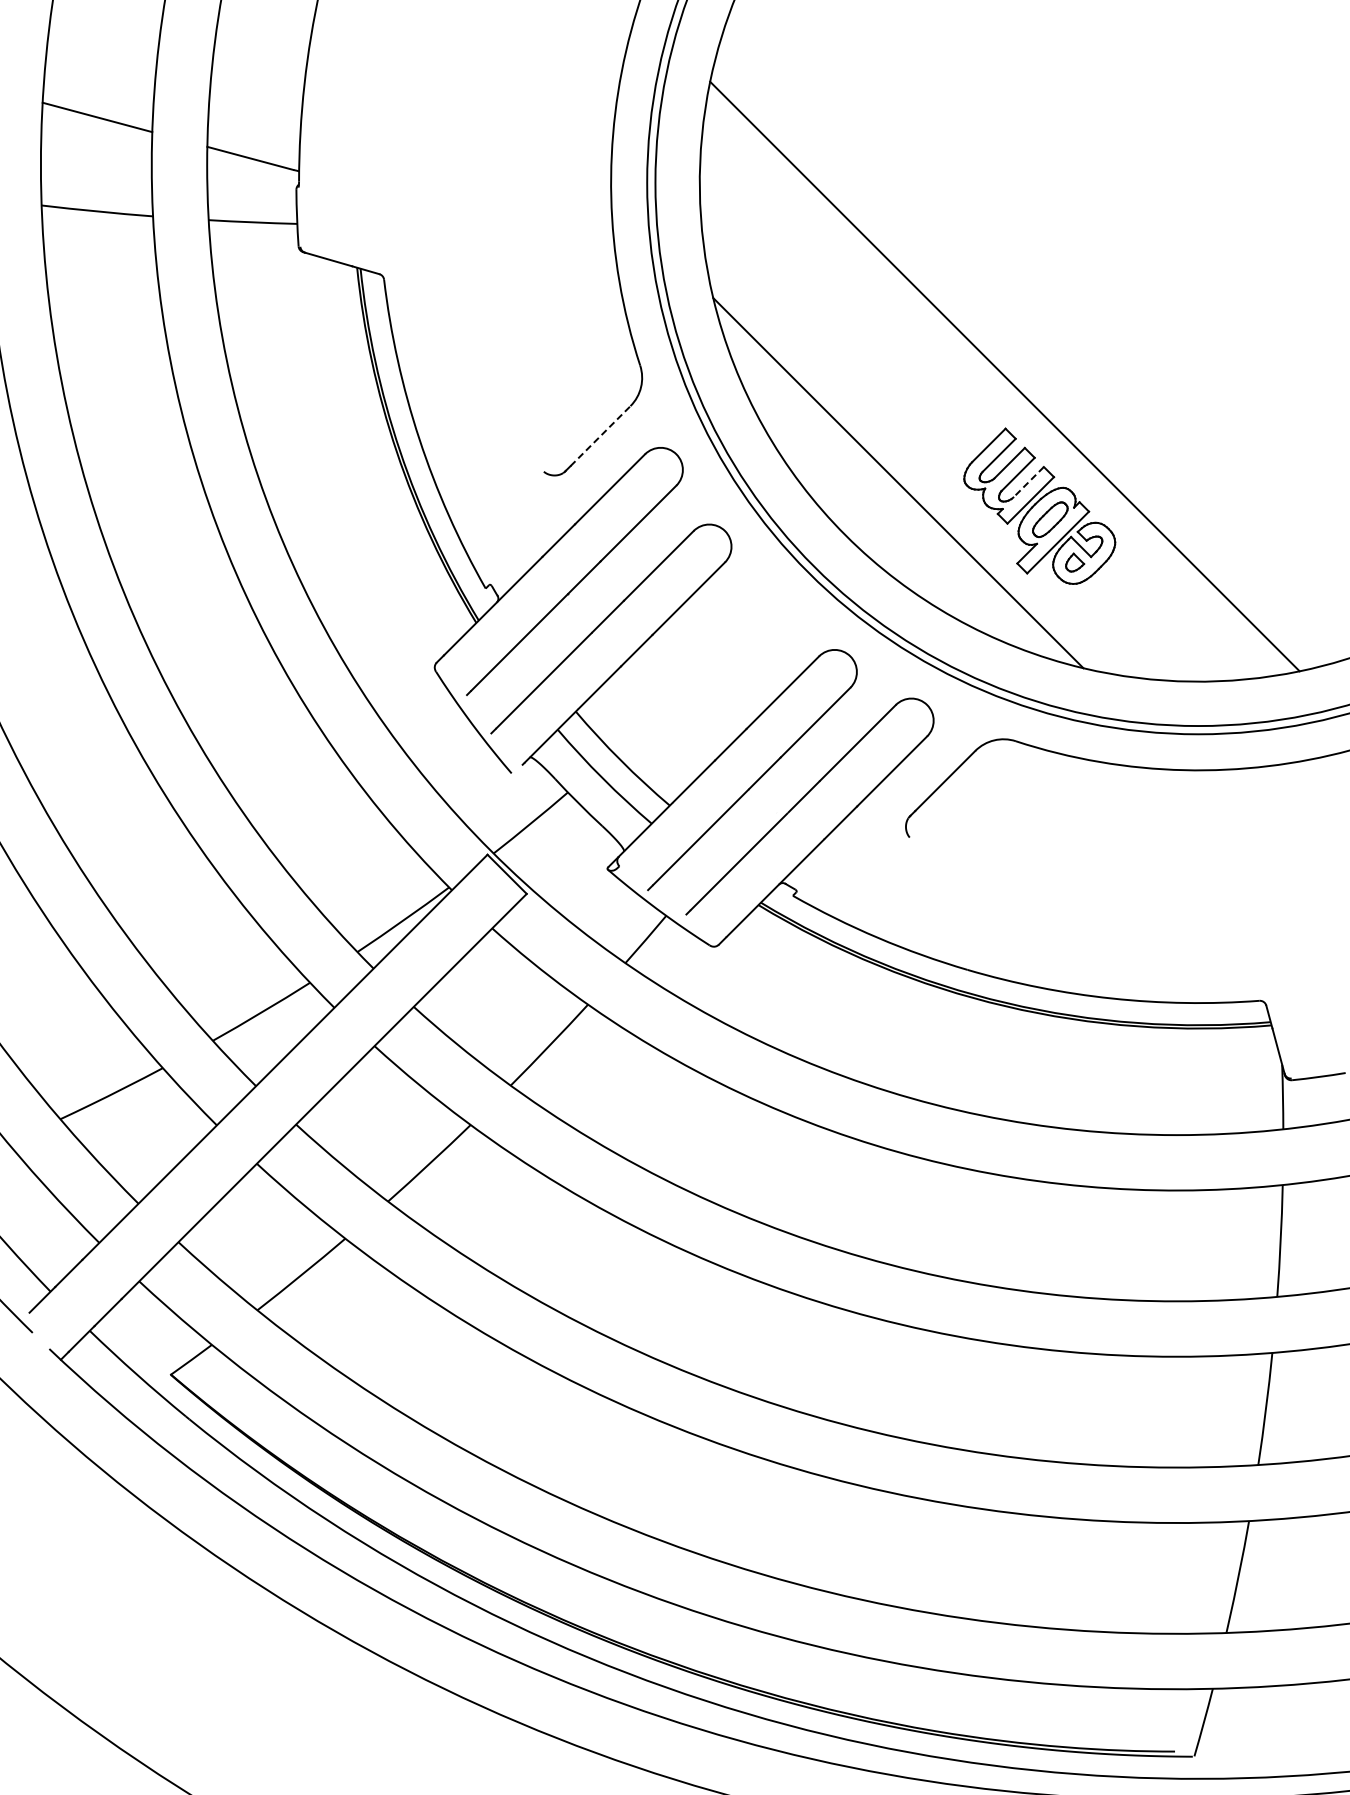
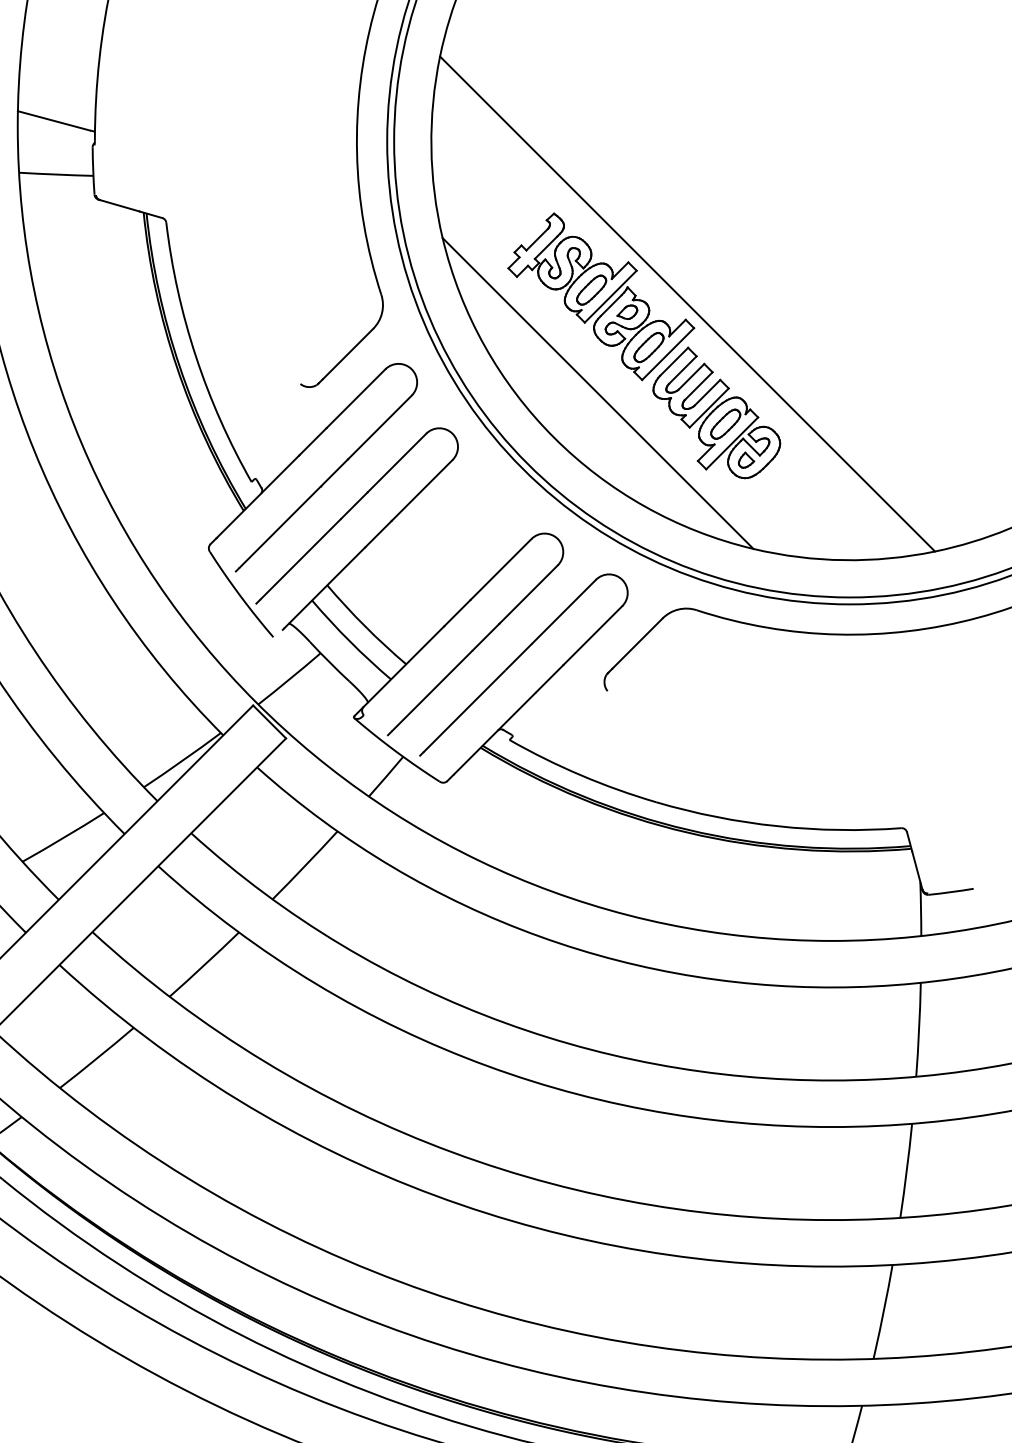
part: (901, 367) -> (600, 296), added
line: (600, 435) -> (348, 353), dashed -> solid
line: (1028, 482) -> (707, 392), dashed -> solid

